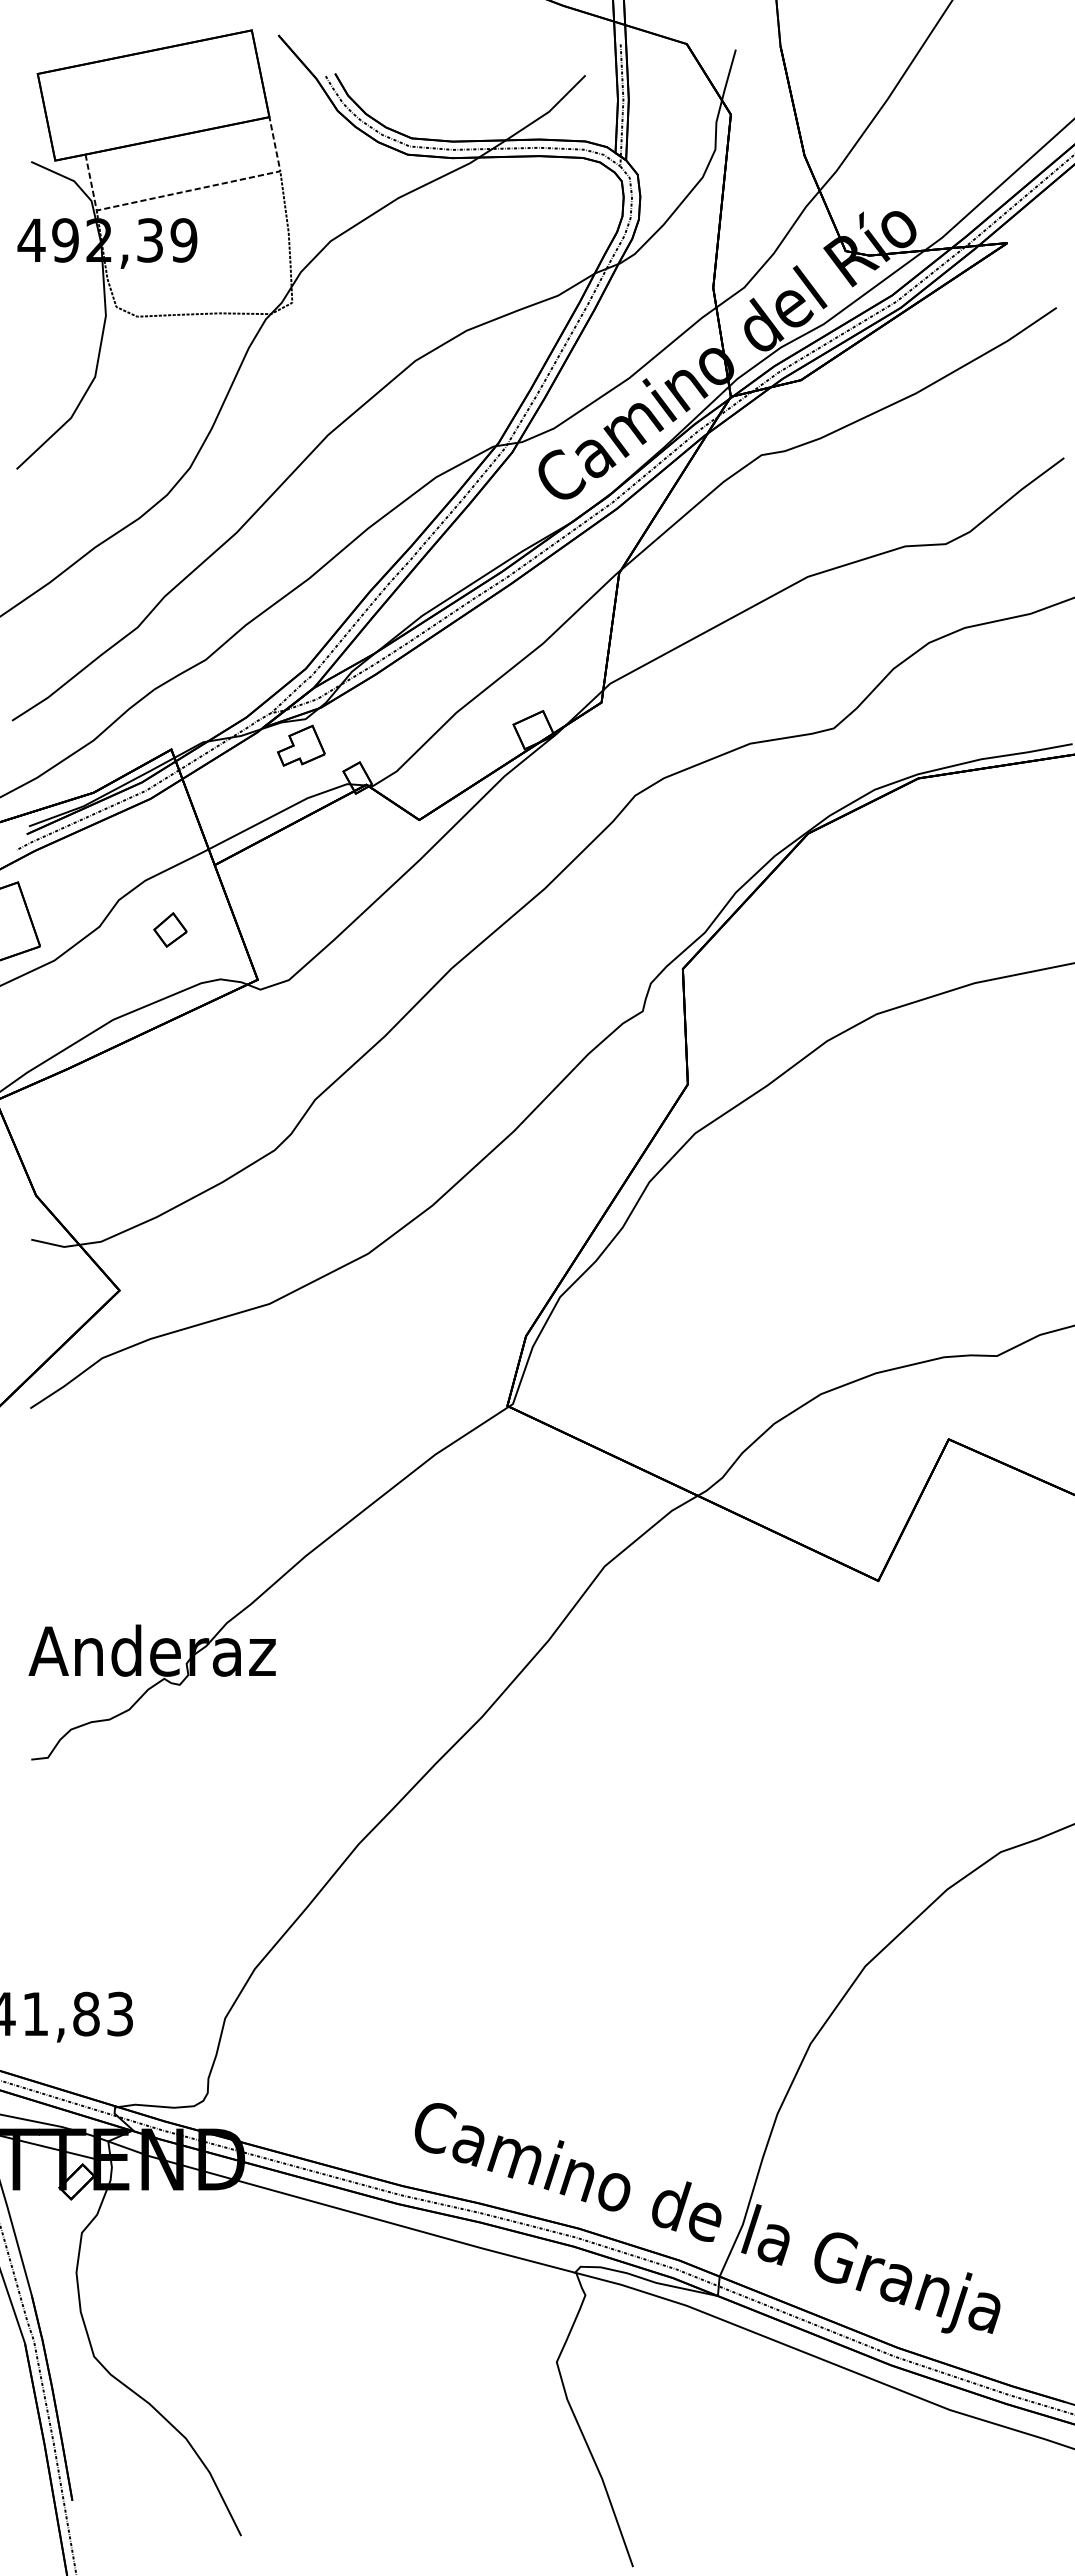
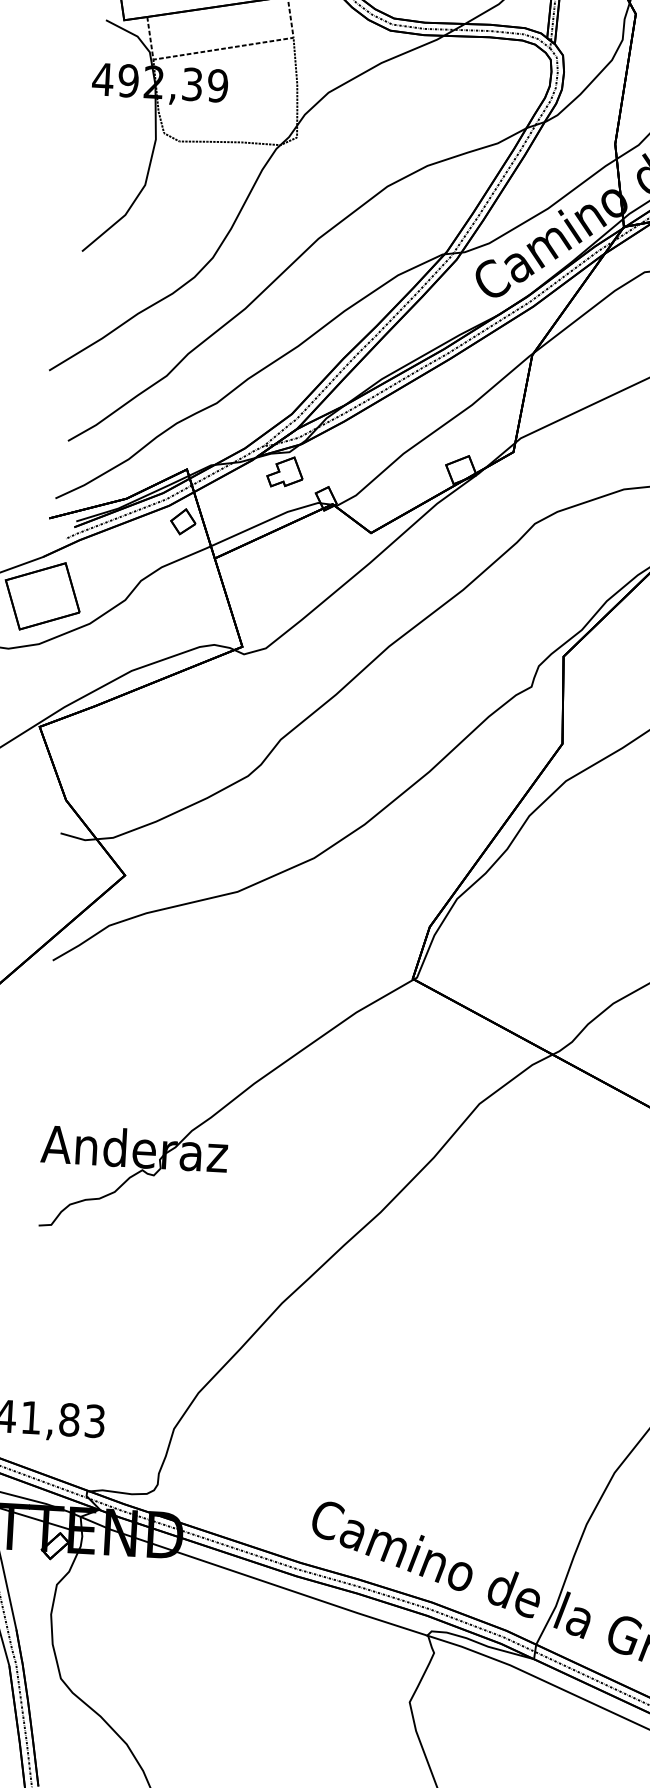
part: (170, 929) -> (183, 521), moved

